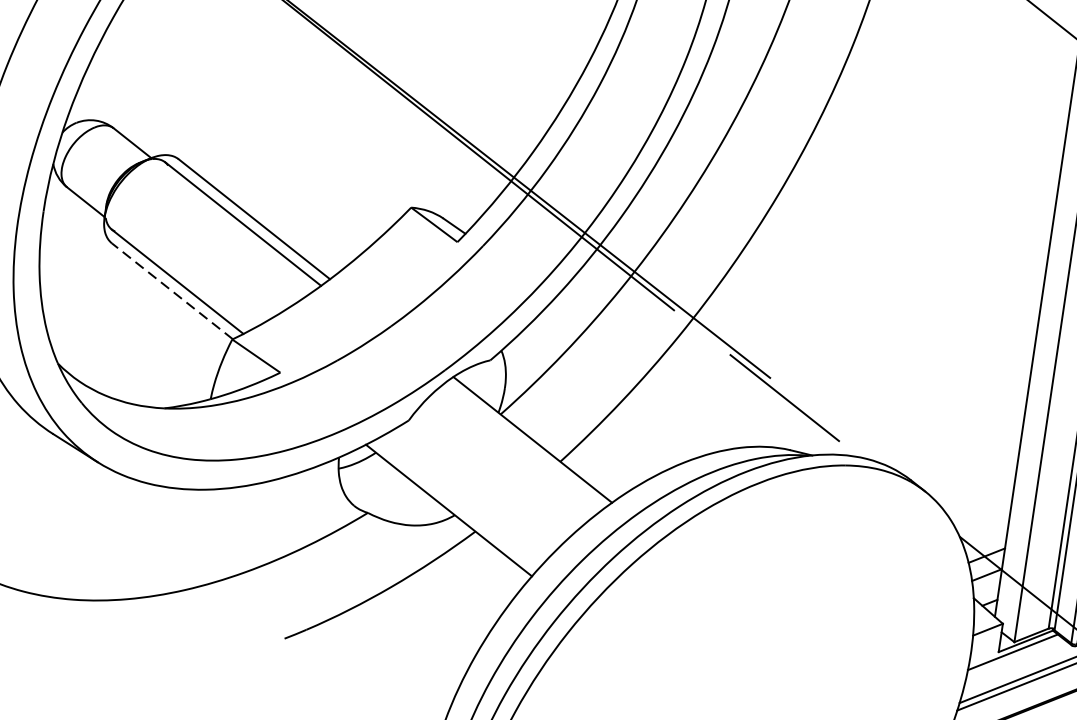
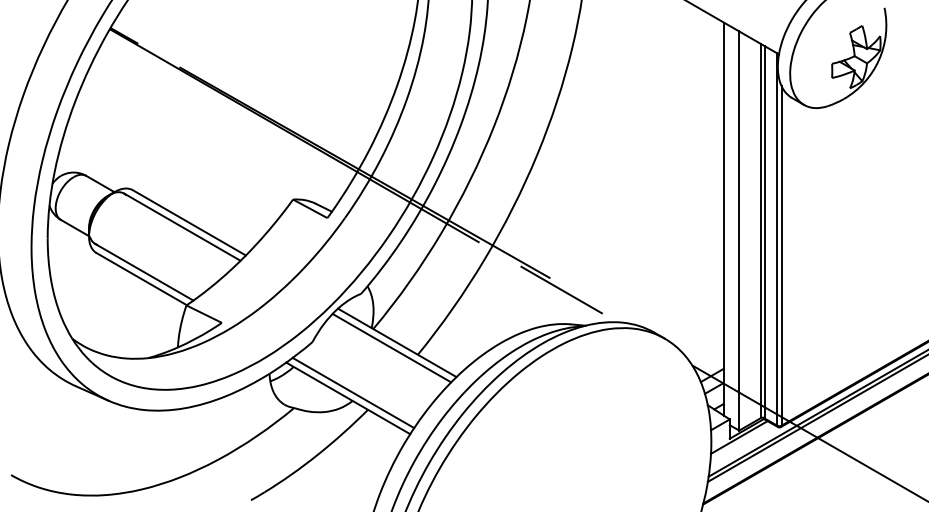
line: (172, 290) -> (141, 278), dashed -> solid
line: (523, 445) -> (391, 347), added
line: (457, 503) -> (353, 392), added

